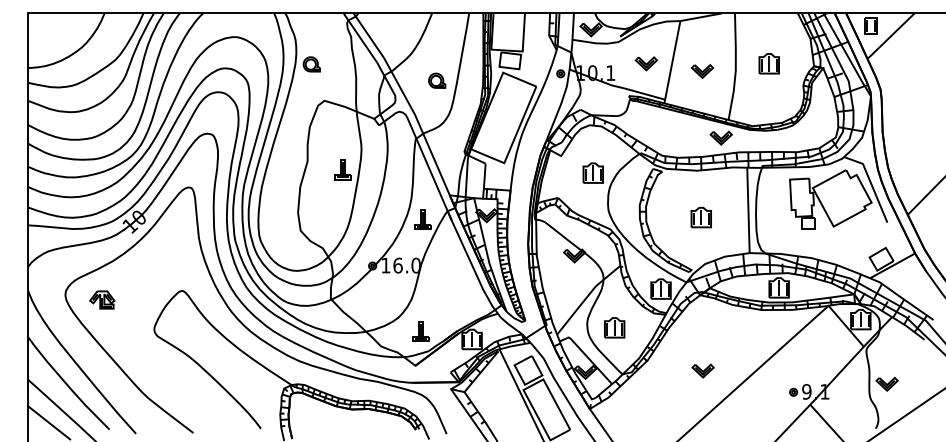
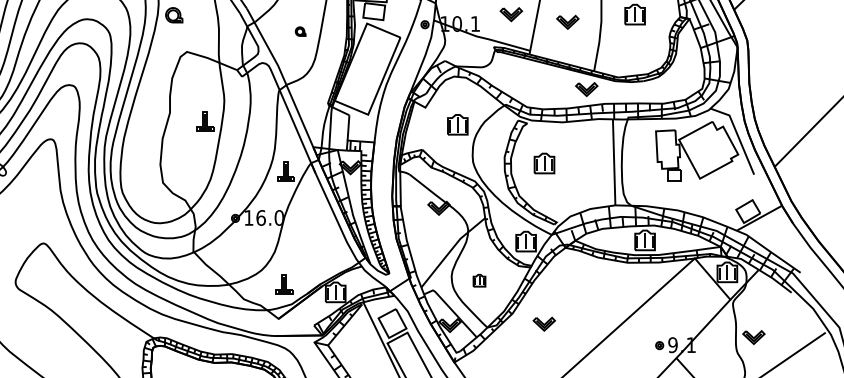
part: (437, 80) -> (300, 31), size x0.6
part: (700, 217) -> (543, 163), moved
part: (614, 327) -> (479, 280), size x0.6
part: (702, 370) -> (543, 323), moved

